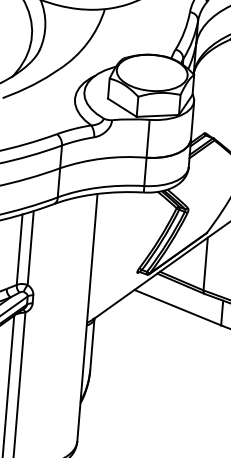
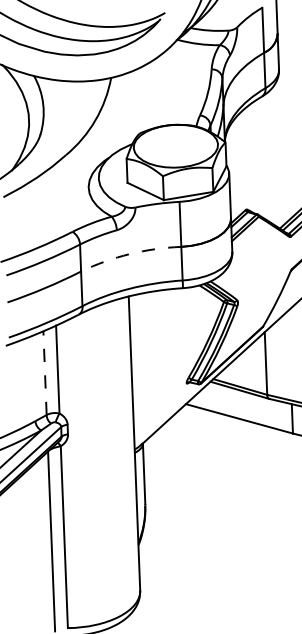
arc: (102, 158) -> (129, 254), solid -> dashed
line: (19, 250) -> (45, 373), solid -> dashed

